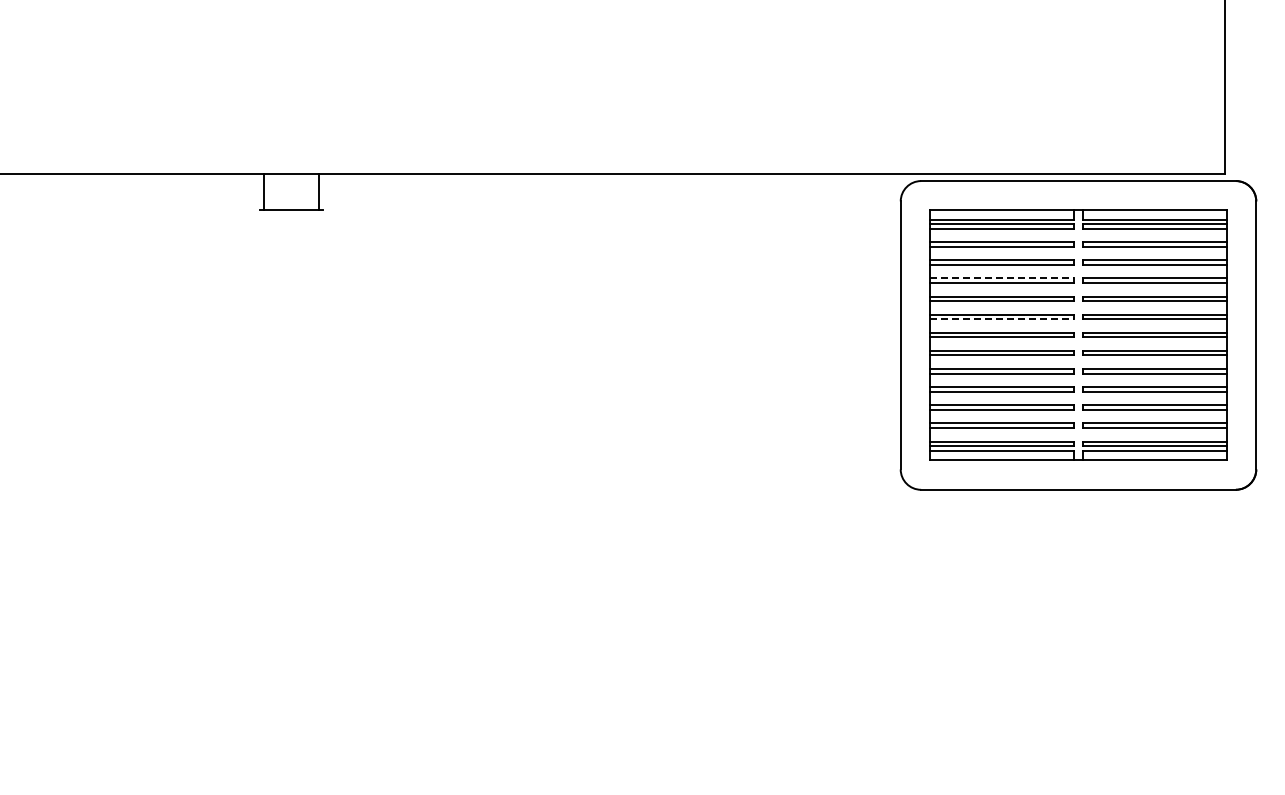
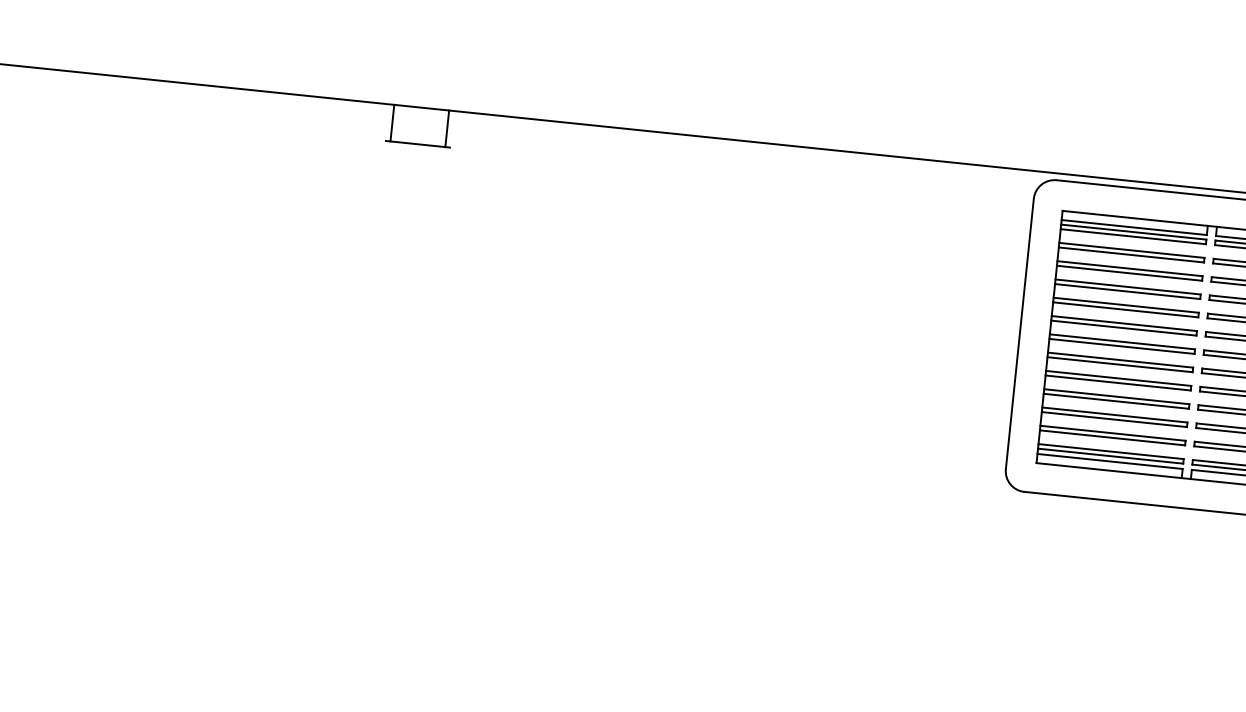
line: (1002, 278) -> (1128, 287), dashed -> solid
line: (1002, 319) -> (1124, 328), dashed -> solid

